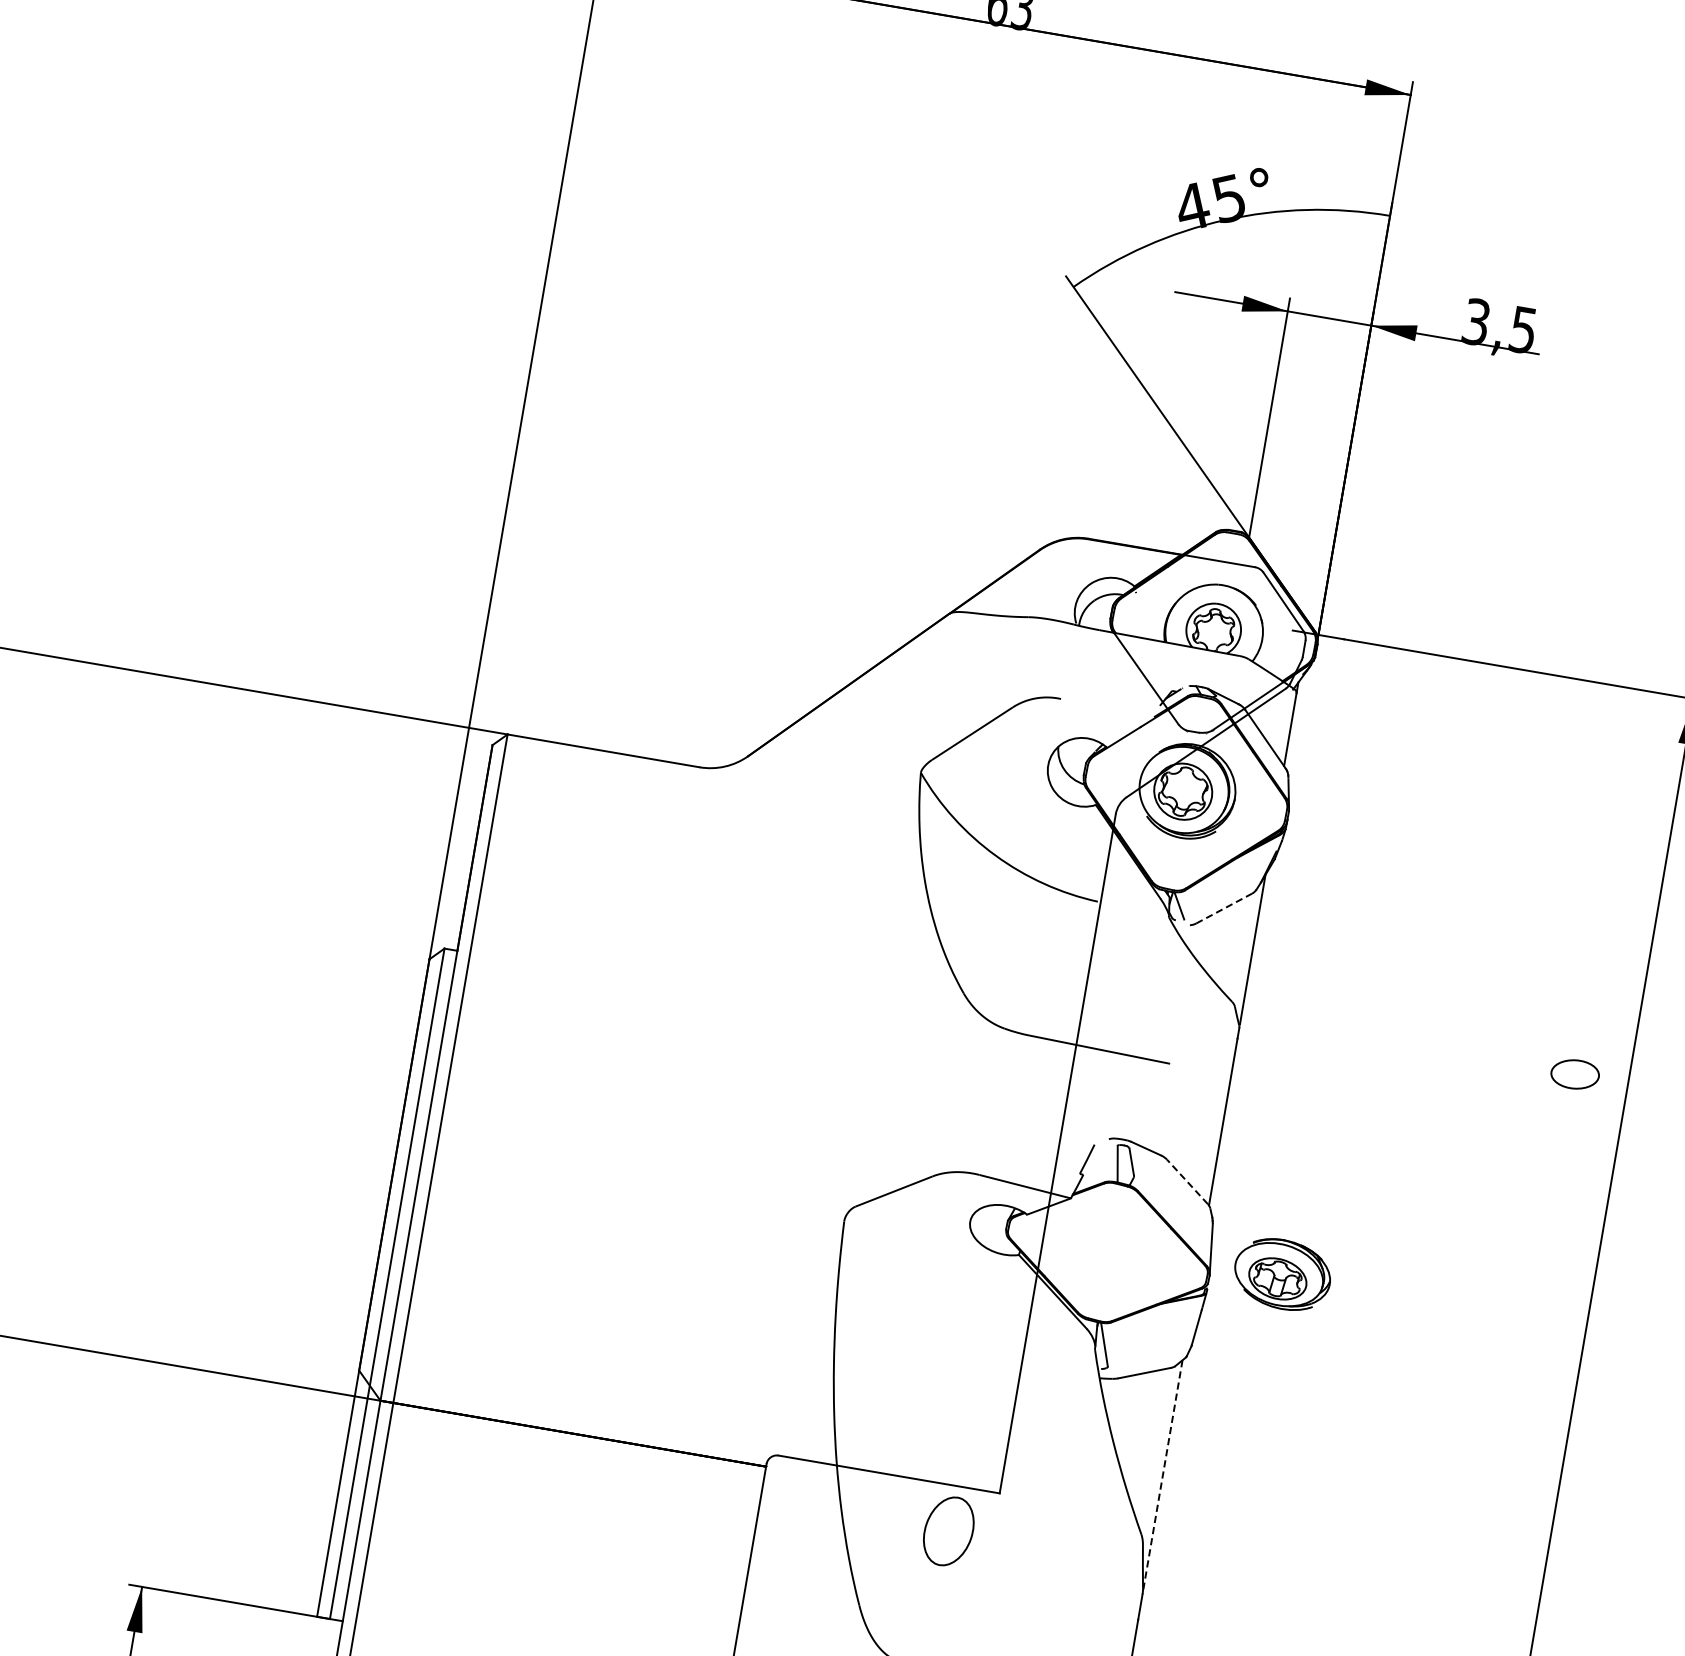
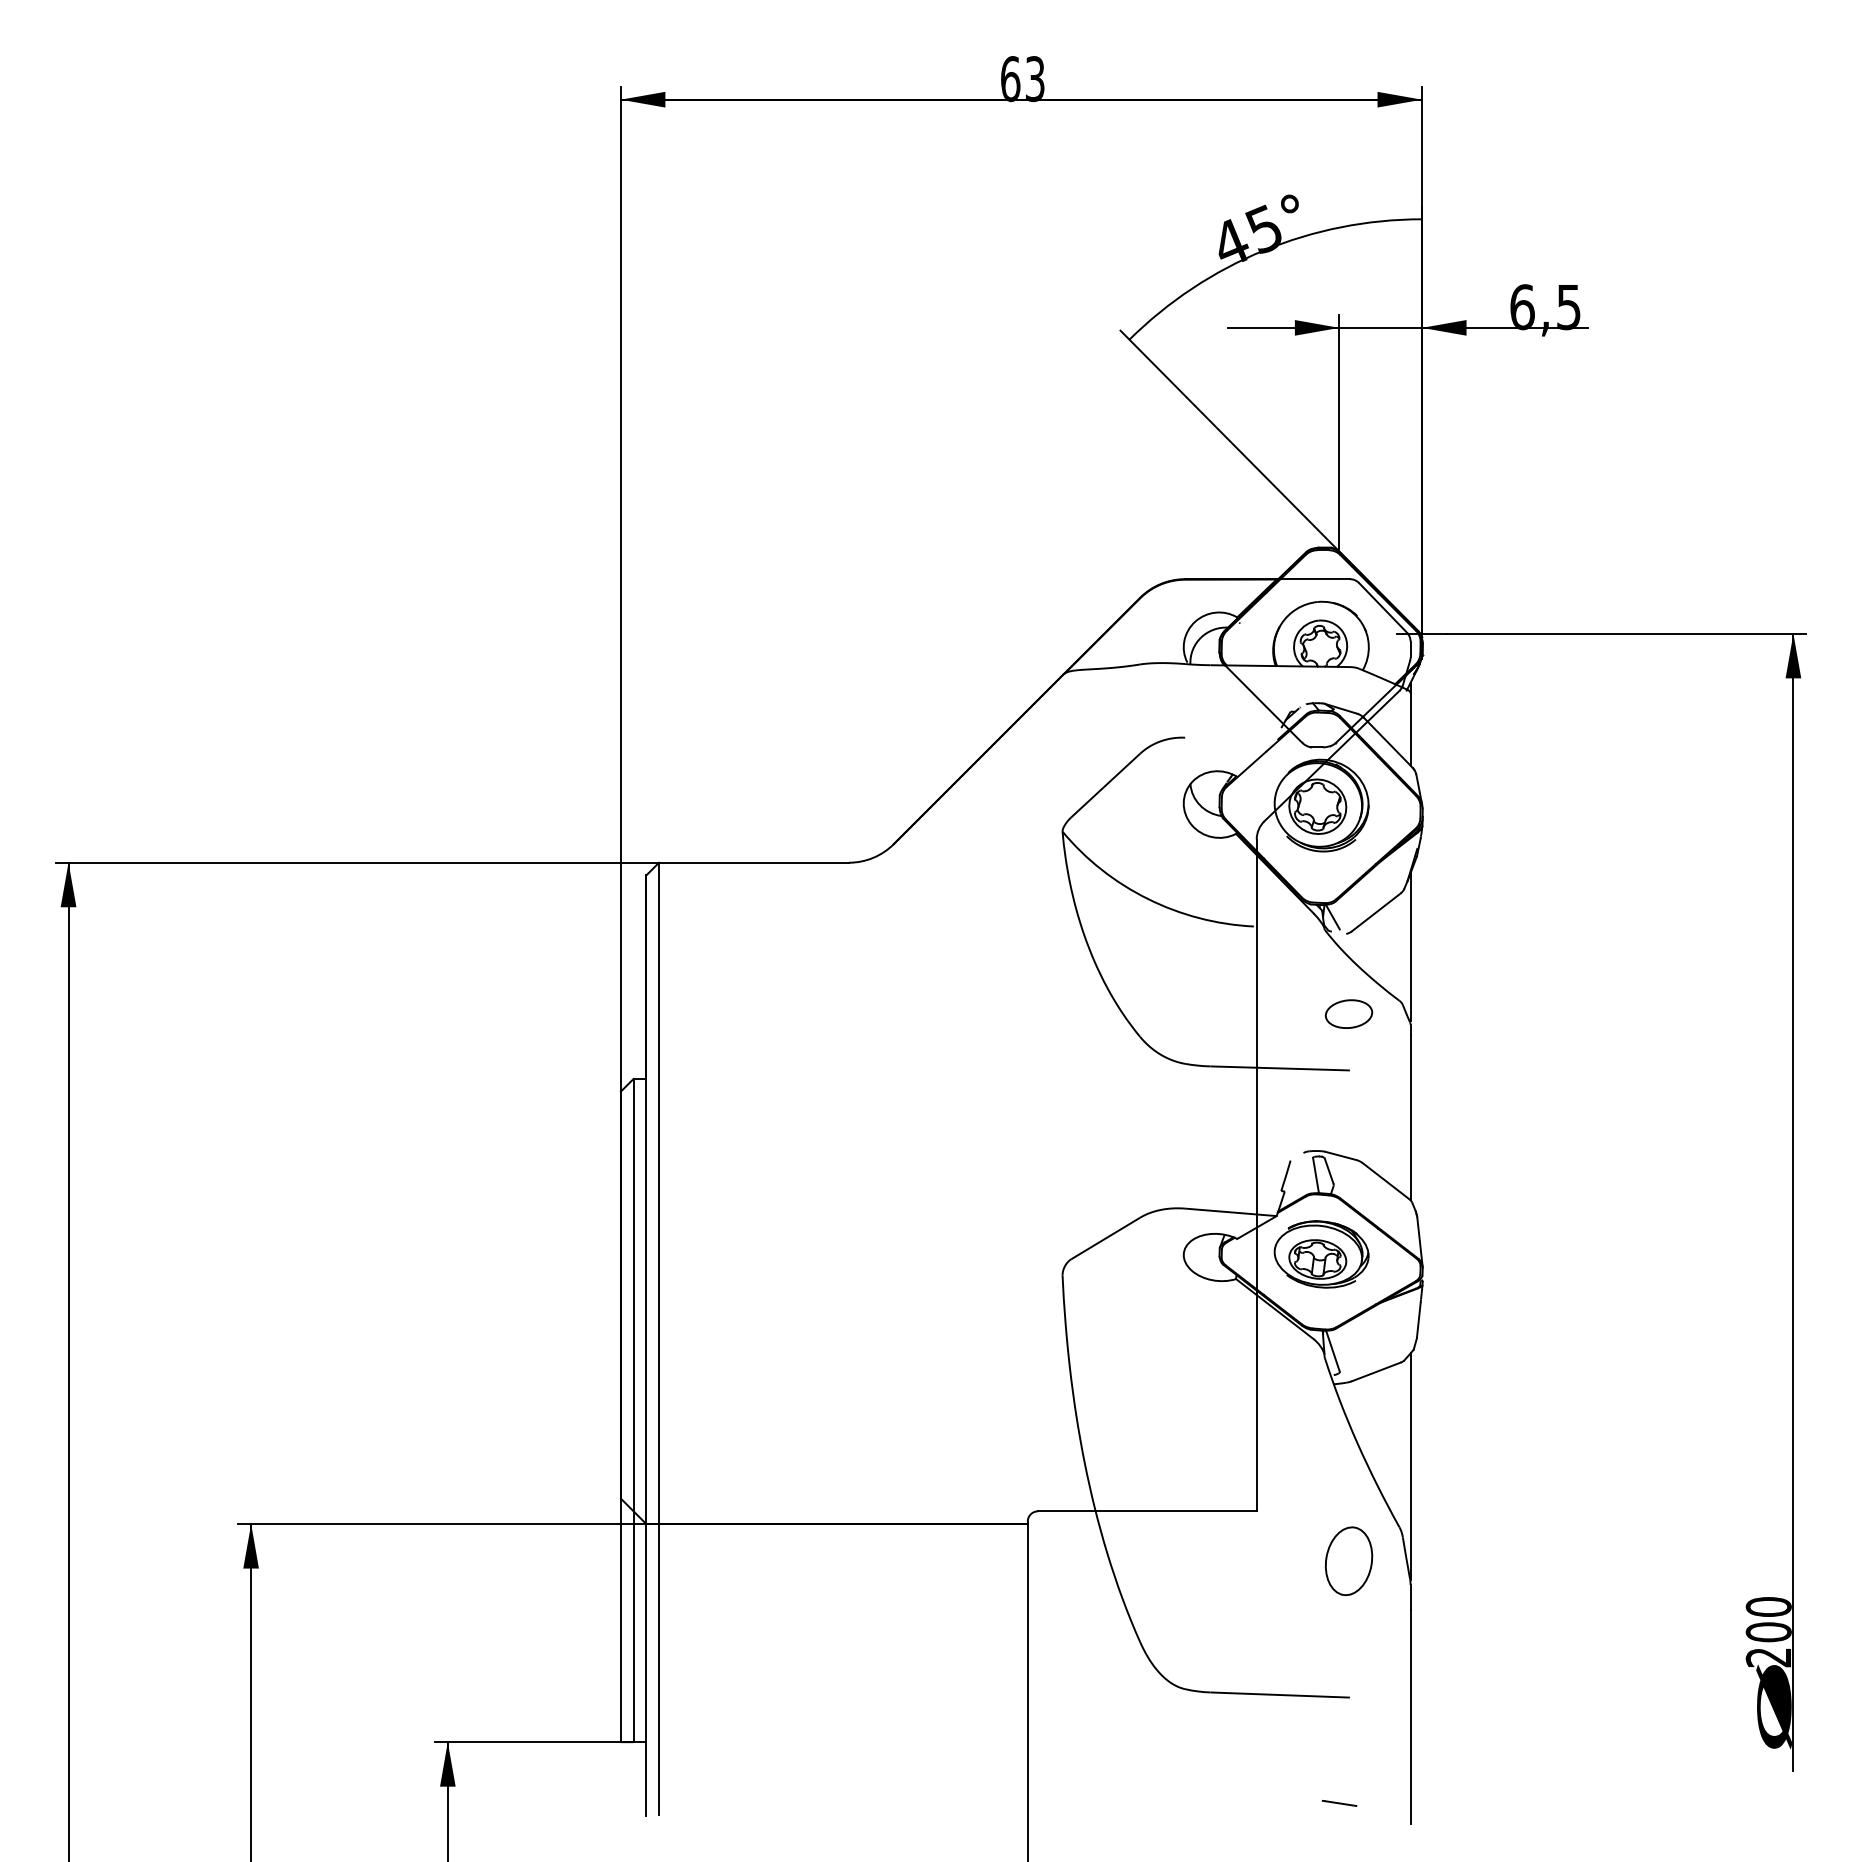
text: (1476, 322) -> (1522, 307), 3,5 -> 6,5
line: (1224, 908) -> (1376, 912), dashed -> solid
part: (1574, 1073) -> (1348, 1013), moved
line: (1186, 1182) -> (1385, 1181), dashed -> solid
part: (1282, 1274) -> (1321, 1254), moved
line: (1162, 1475) -> (1410, 1467), dashed -> solid
part: (948, 1531) -> (1348, 1561), moved

